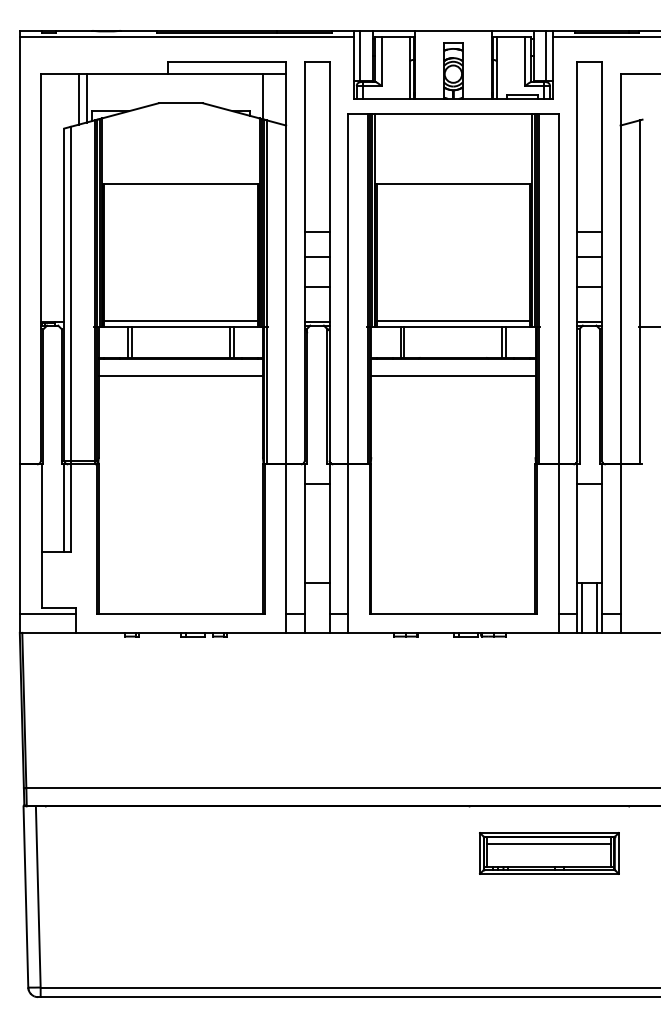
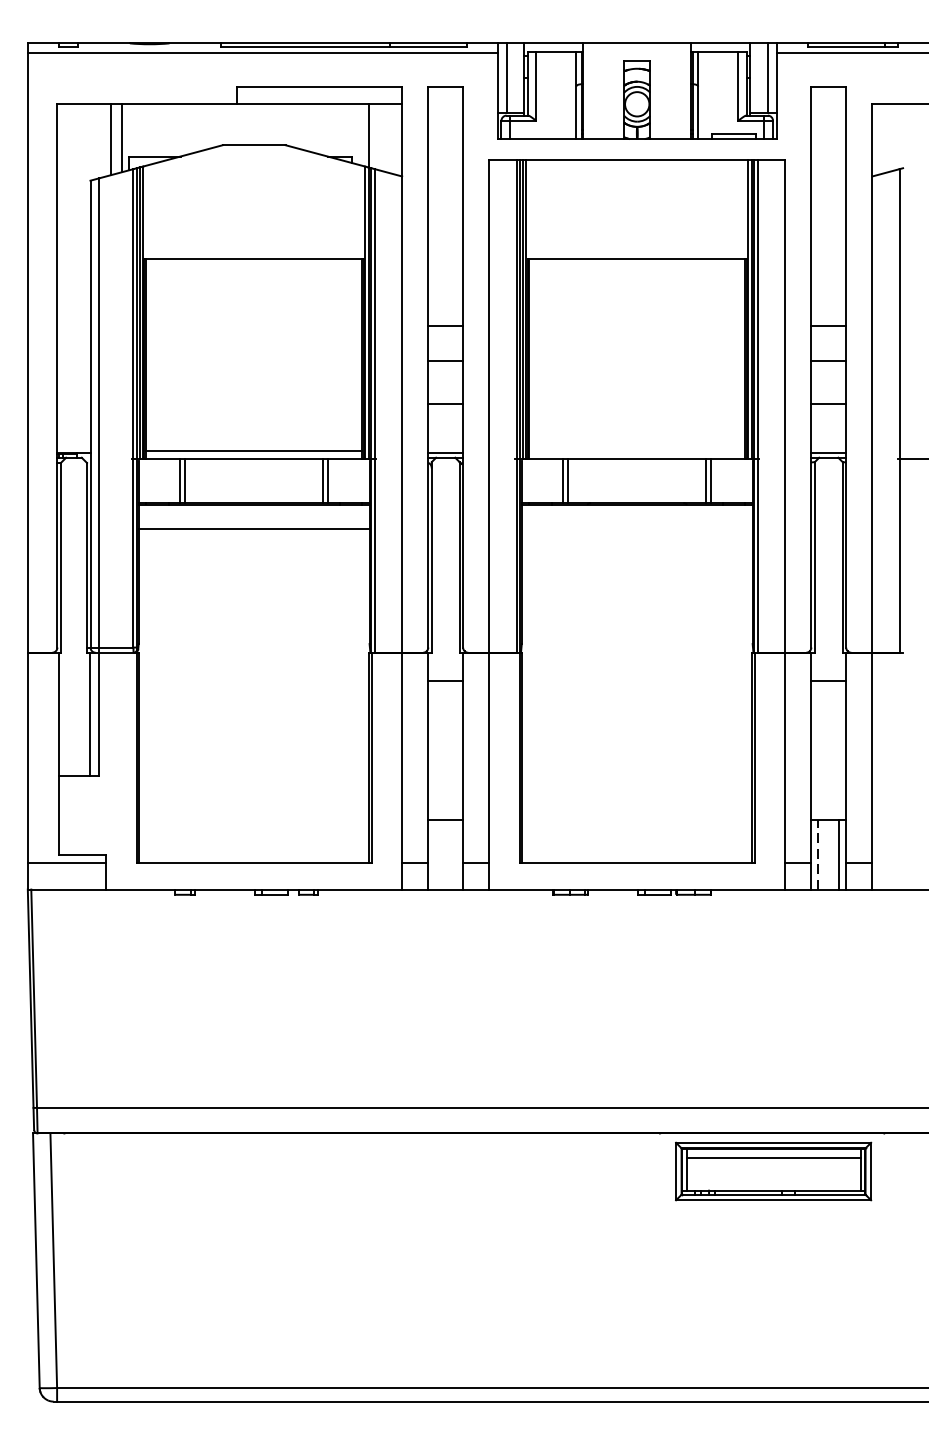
line: (453, 320) -> (637, 450), removed
line: (453, 376) -> (637, 529), removed
line: (582, 608) -> (818, 855), solid -> dashed
part: (549, 853) -> (773, 1171), moved

